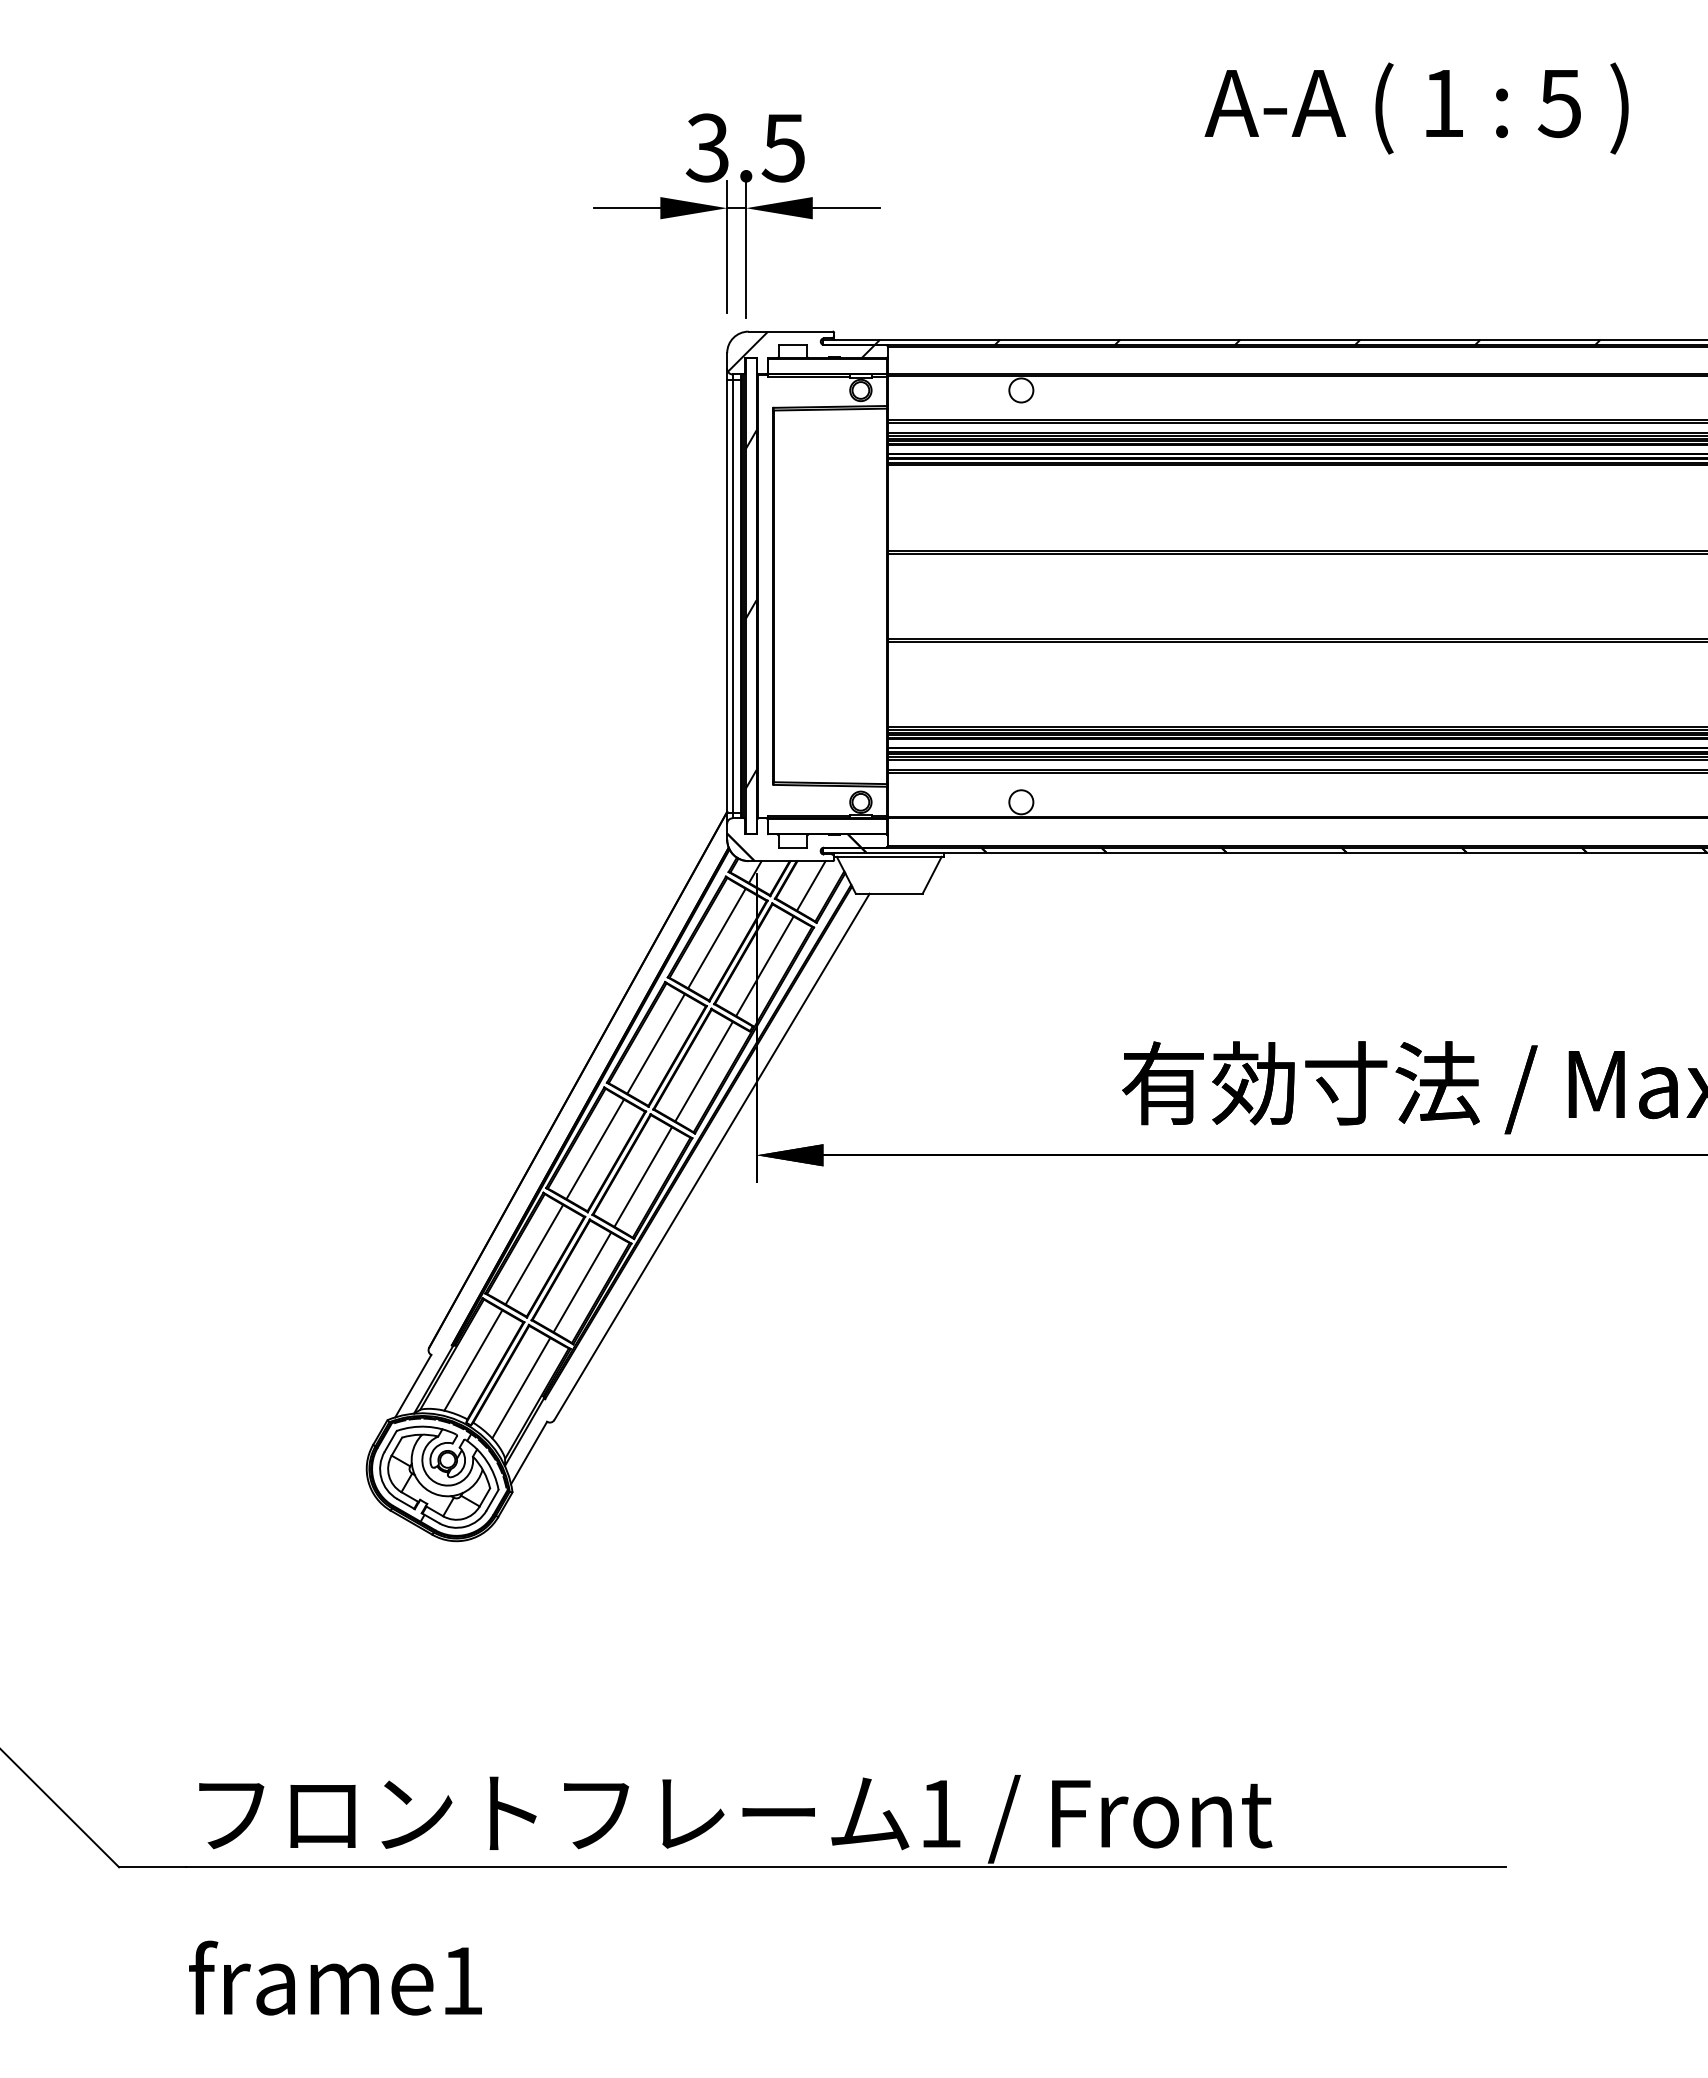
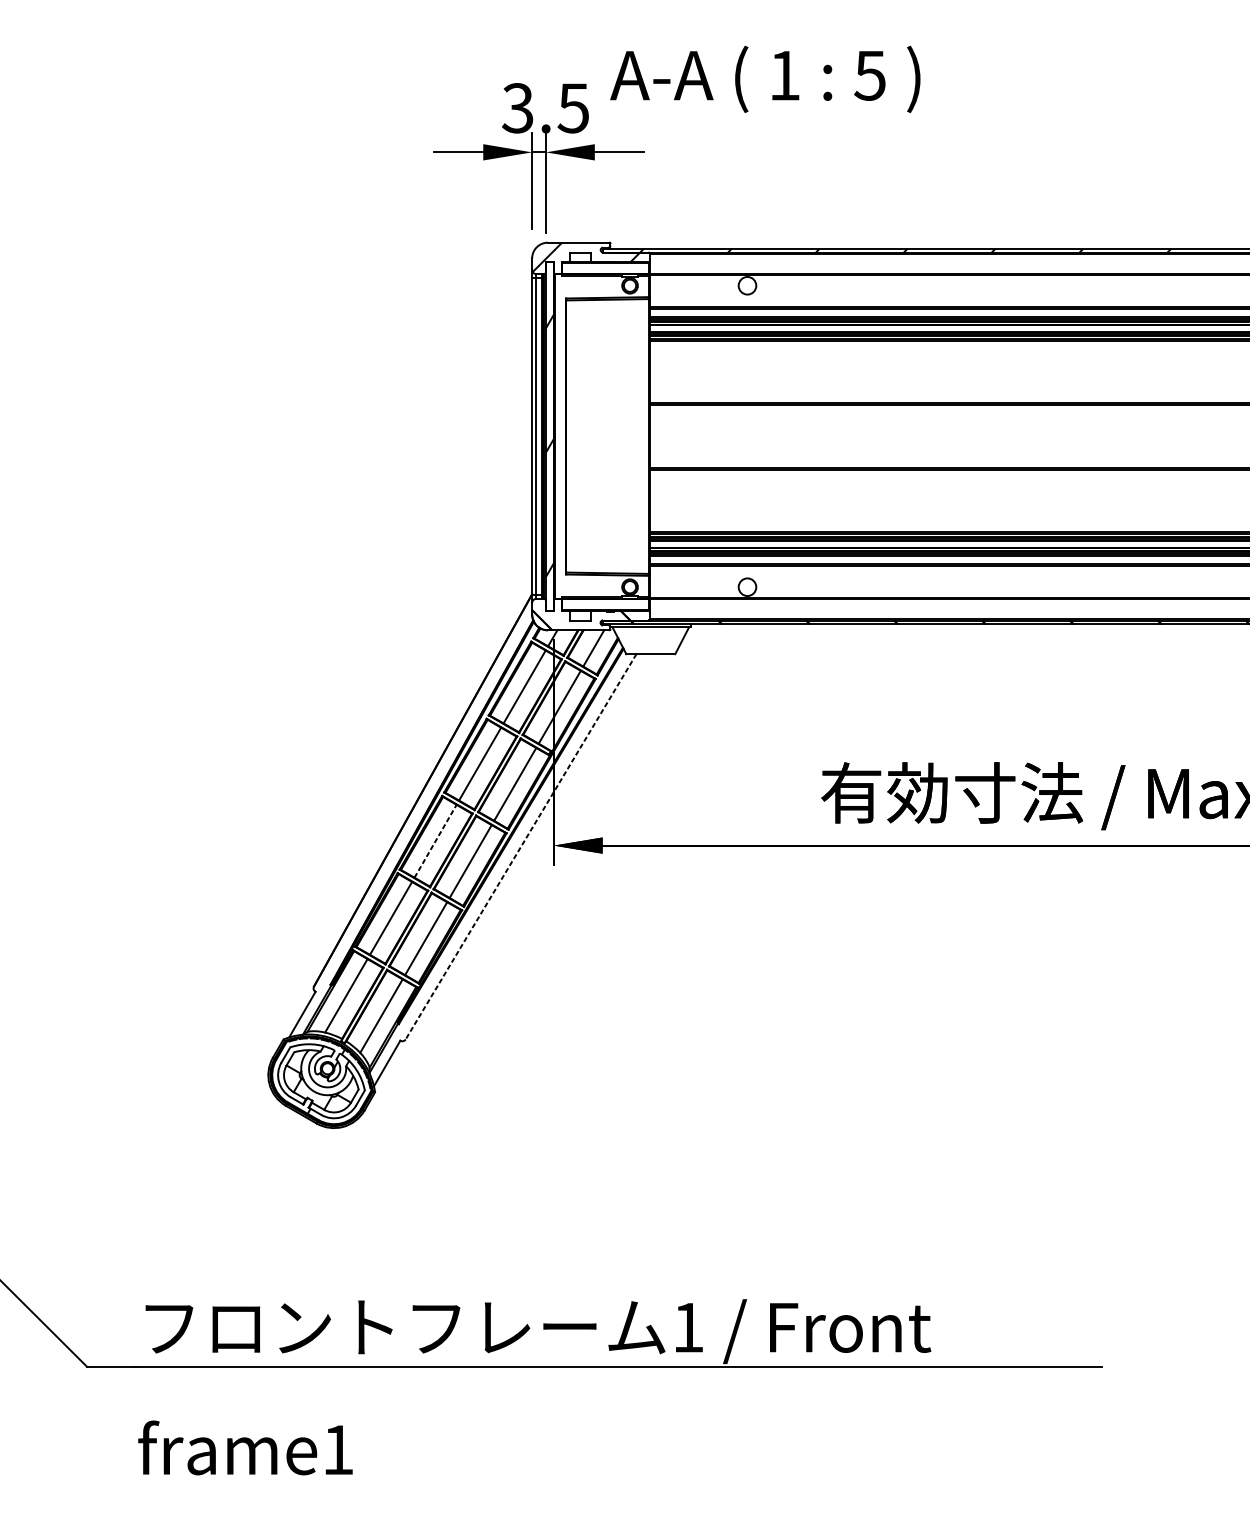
text: (1416, 108) -> (765, 79), moved
line: (595, 1148) -> (435, 840), solid -> dashed
line: (712, 1156) -> (521, 846), solid -> dashed

